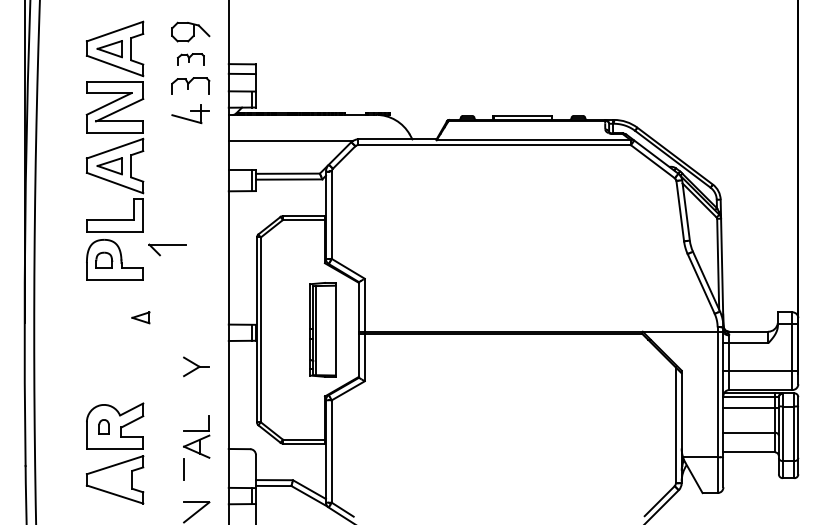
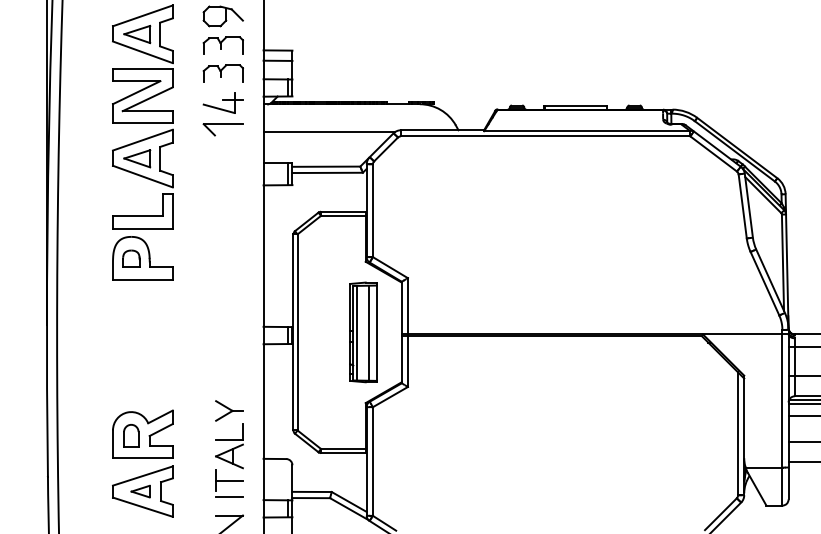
part: (190, 59) -> (222, 45), size x1.43
part: (167, 249) -> (222, 129), moved
part: (140, 317) -> (140, 491), moved
line: (327, 330) -> (368, 333), added
part: (196, 366) -> (229, 410), moved
part: (103, 426) -> (130, 434), size x1.43
line: (196, 469) -> (229, 480), added
line: (196, 485) -> (229, 497), added

